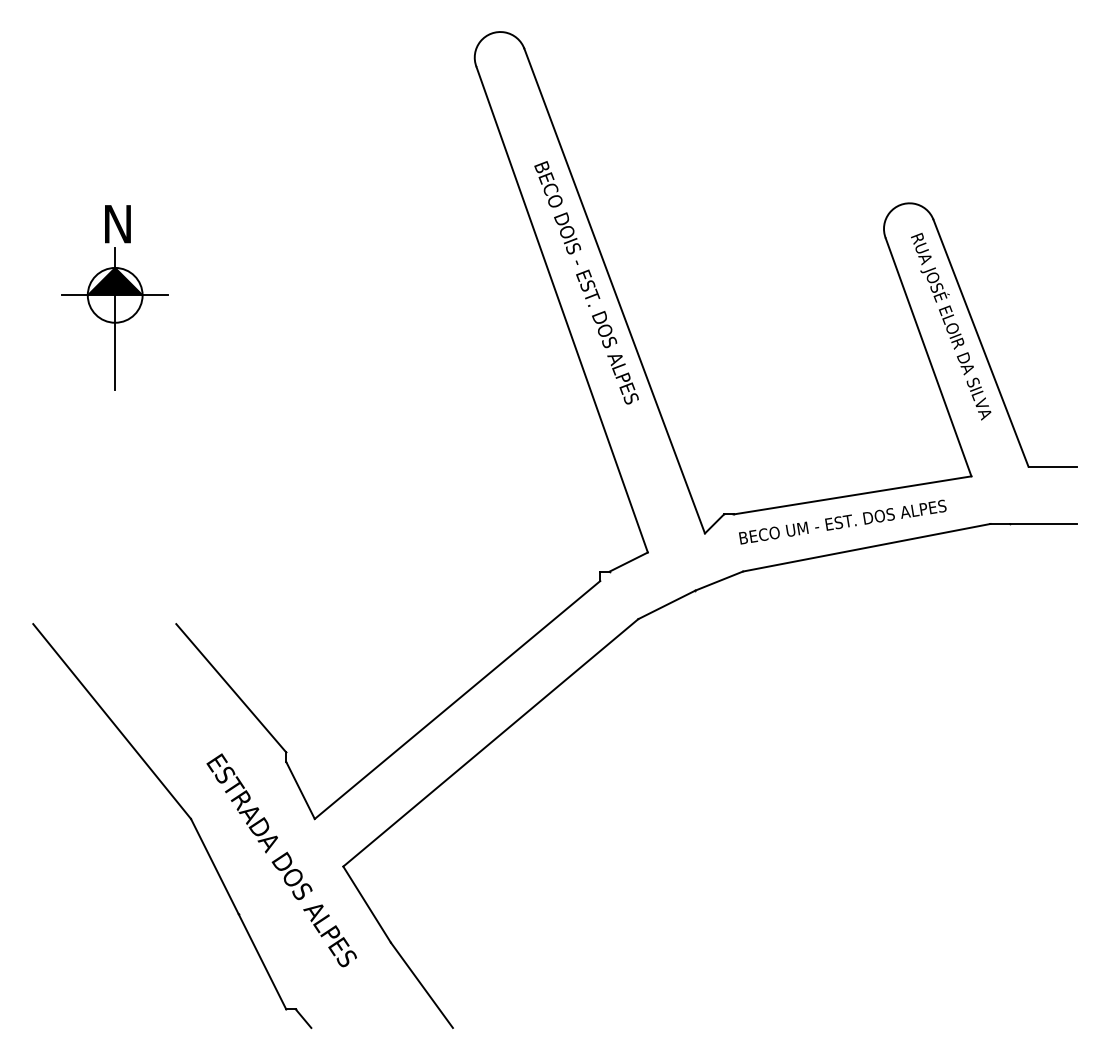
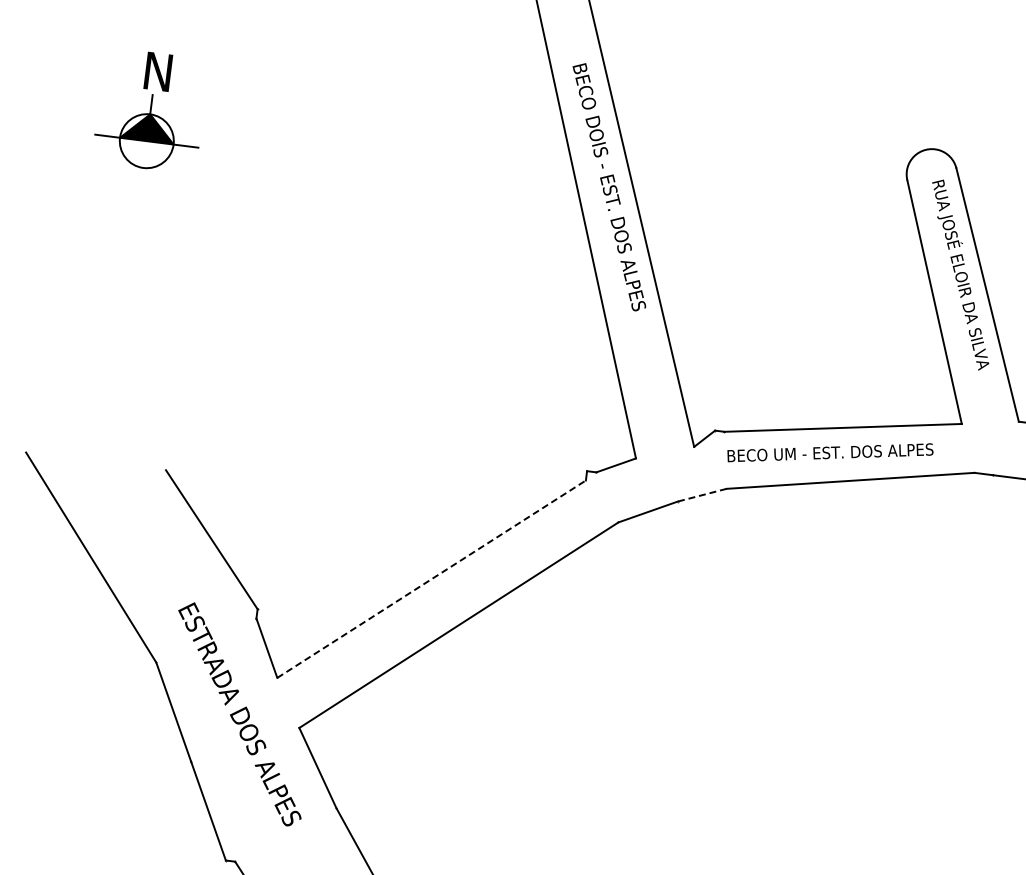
line: (115, 342) -> (141, 187), removed
line: (719, 581) -> (702, 495), solid -> dashed
line: (457, 700) -> (431, 579), solid -> dashed

